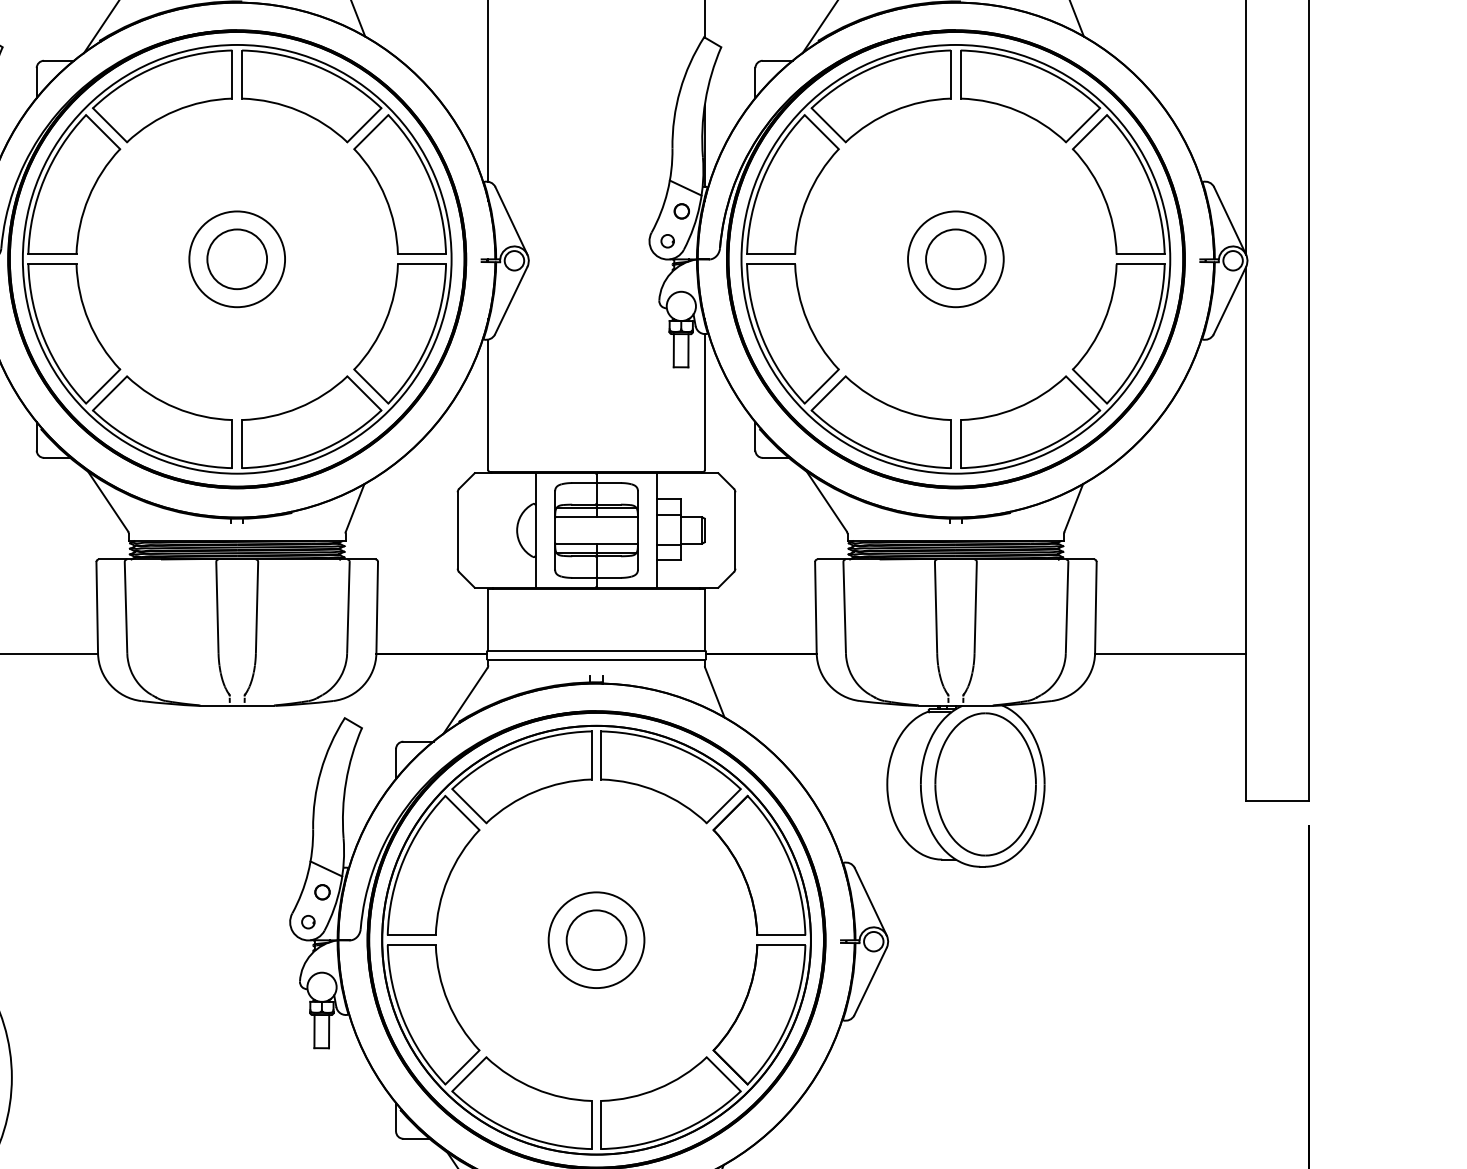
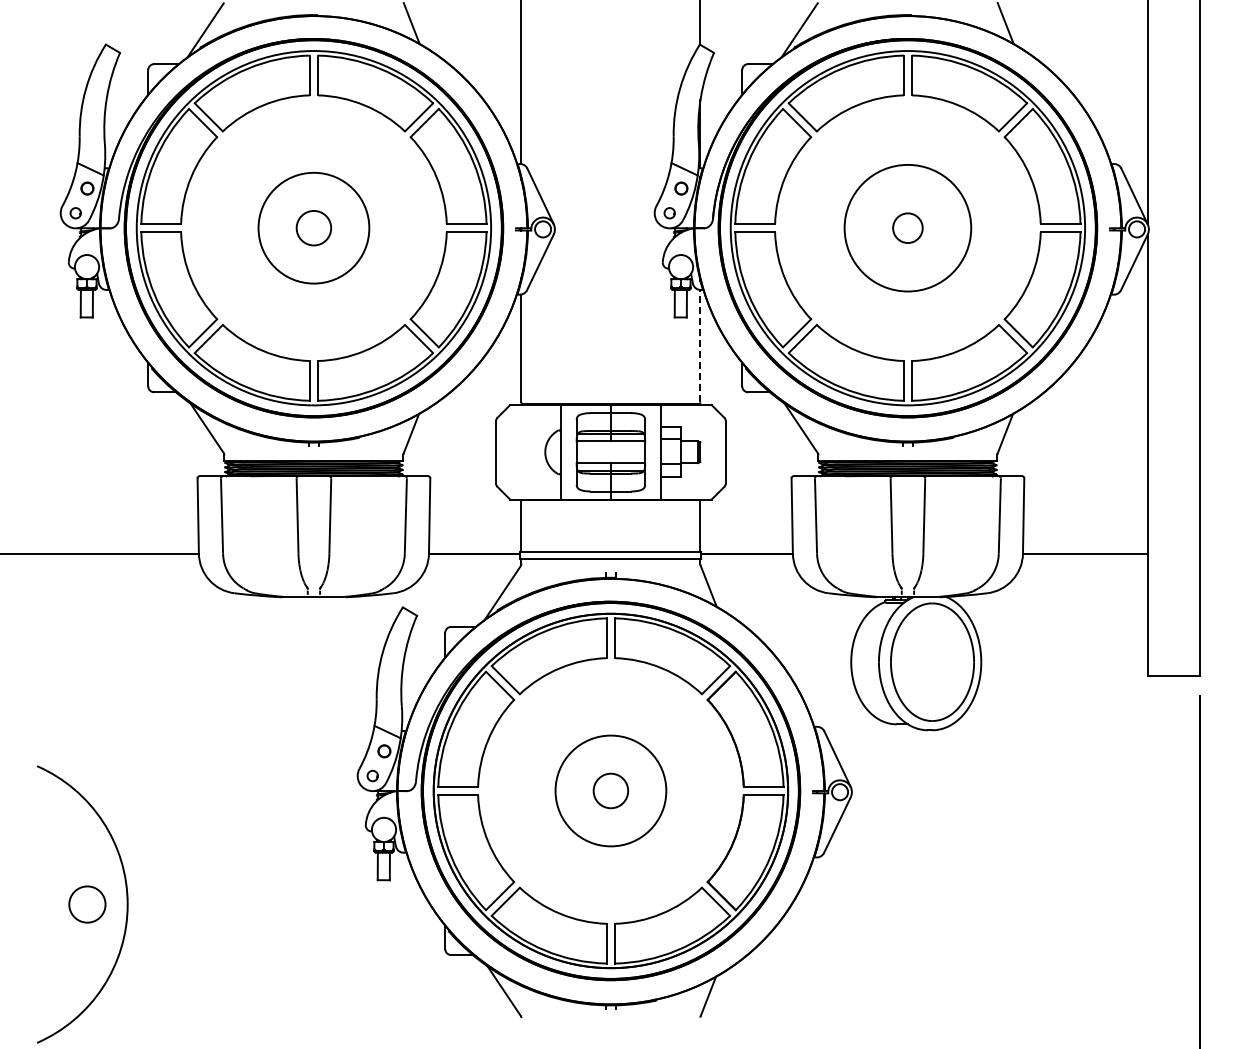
circle: (236, 258) -> (313, 227), size x0.7
circle: (236, 258) -> (313, 227), size x1.4
circle: (955, 258) -> (907, 227), size x0.6
circle: (955, 258) -> (907, 227), size x1.6
line: (704, 401) -> (700, 345), solid -> dashed
circle: (596, 939) -> (610, 790), size x0.7
circle: (596, 939) -> (610, 790), size x1.4

